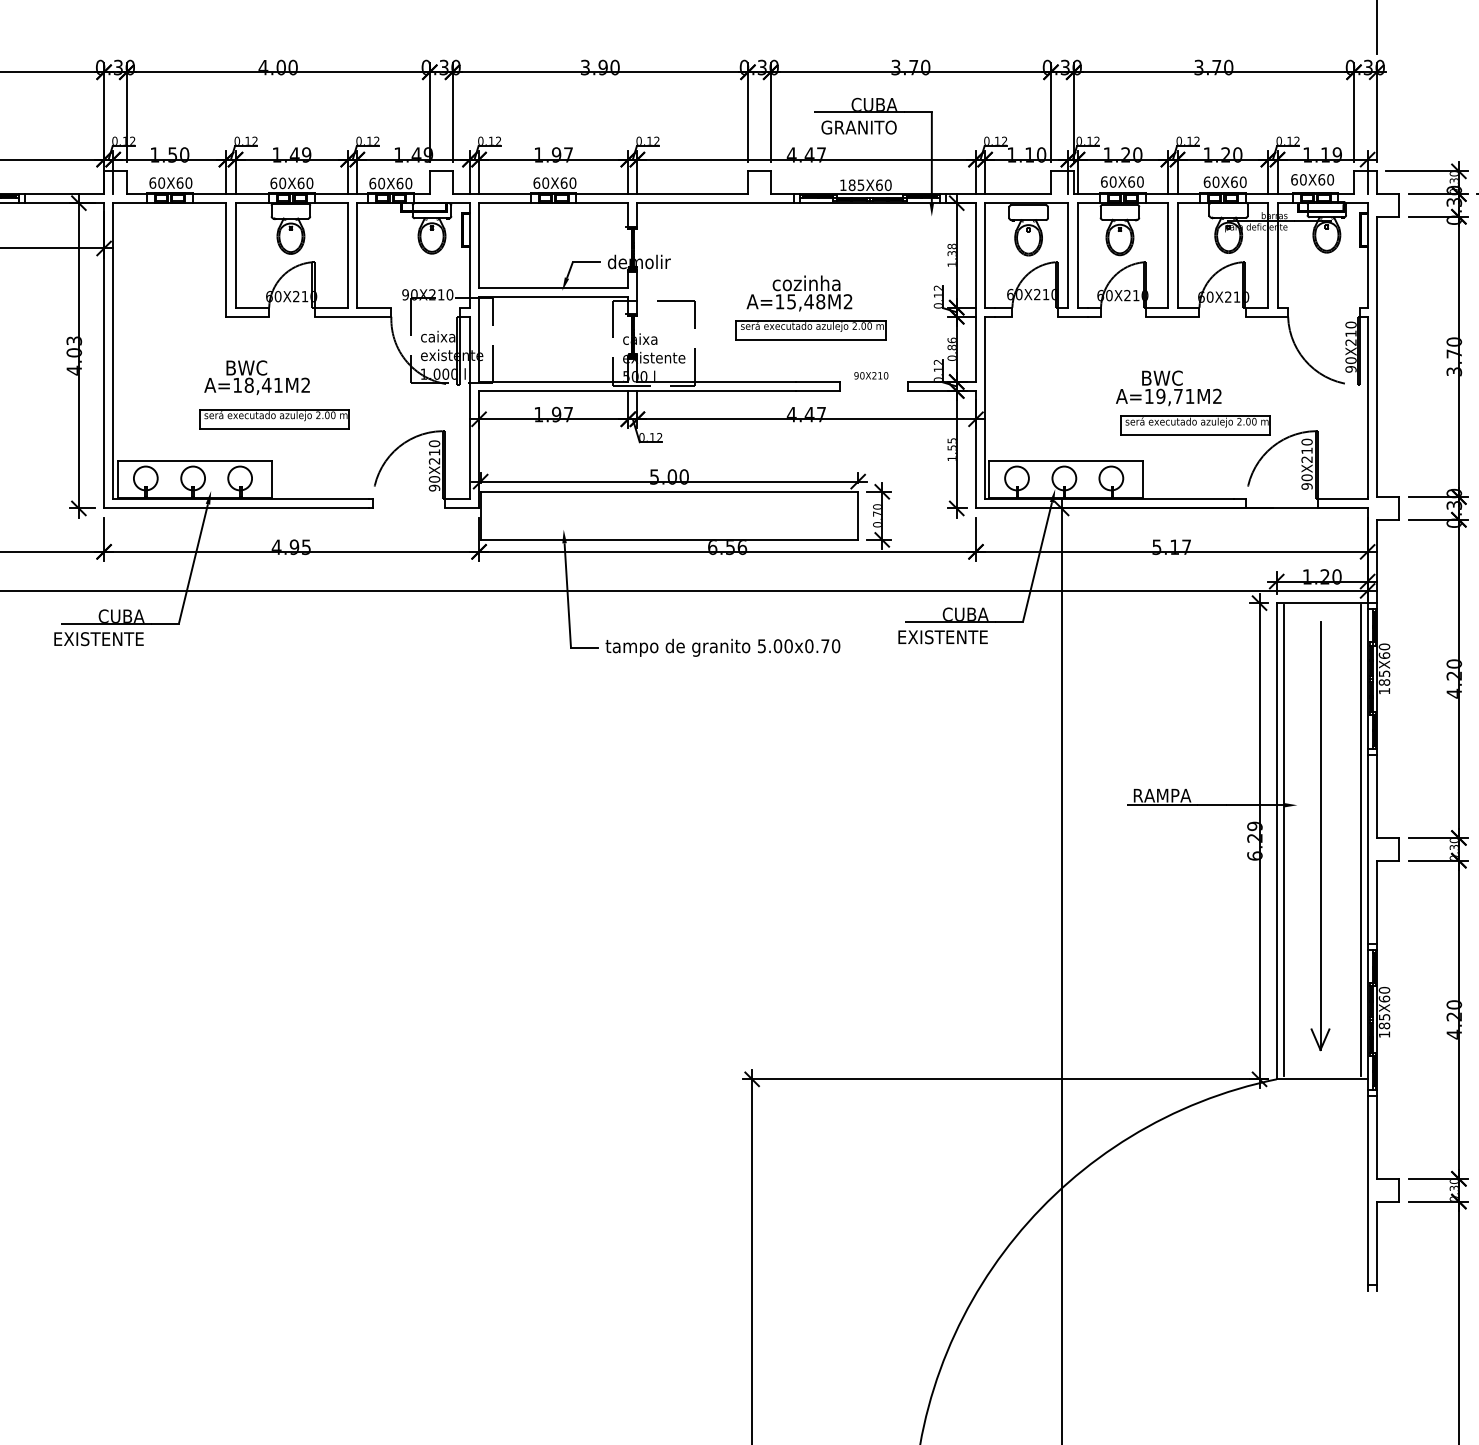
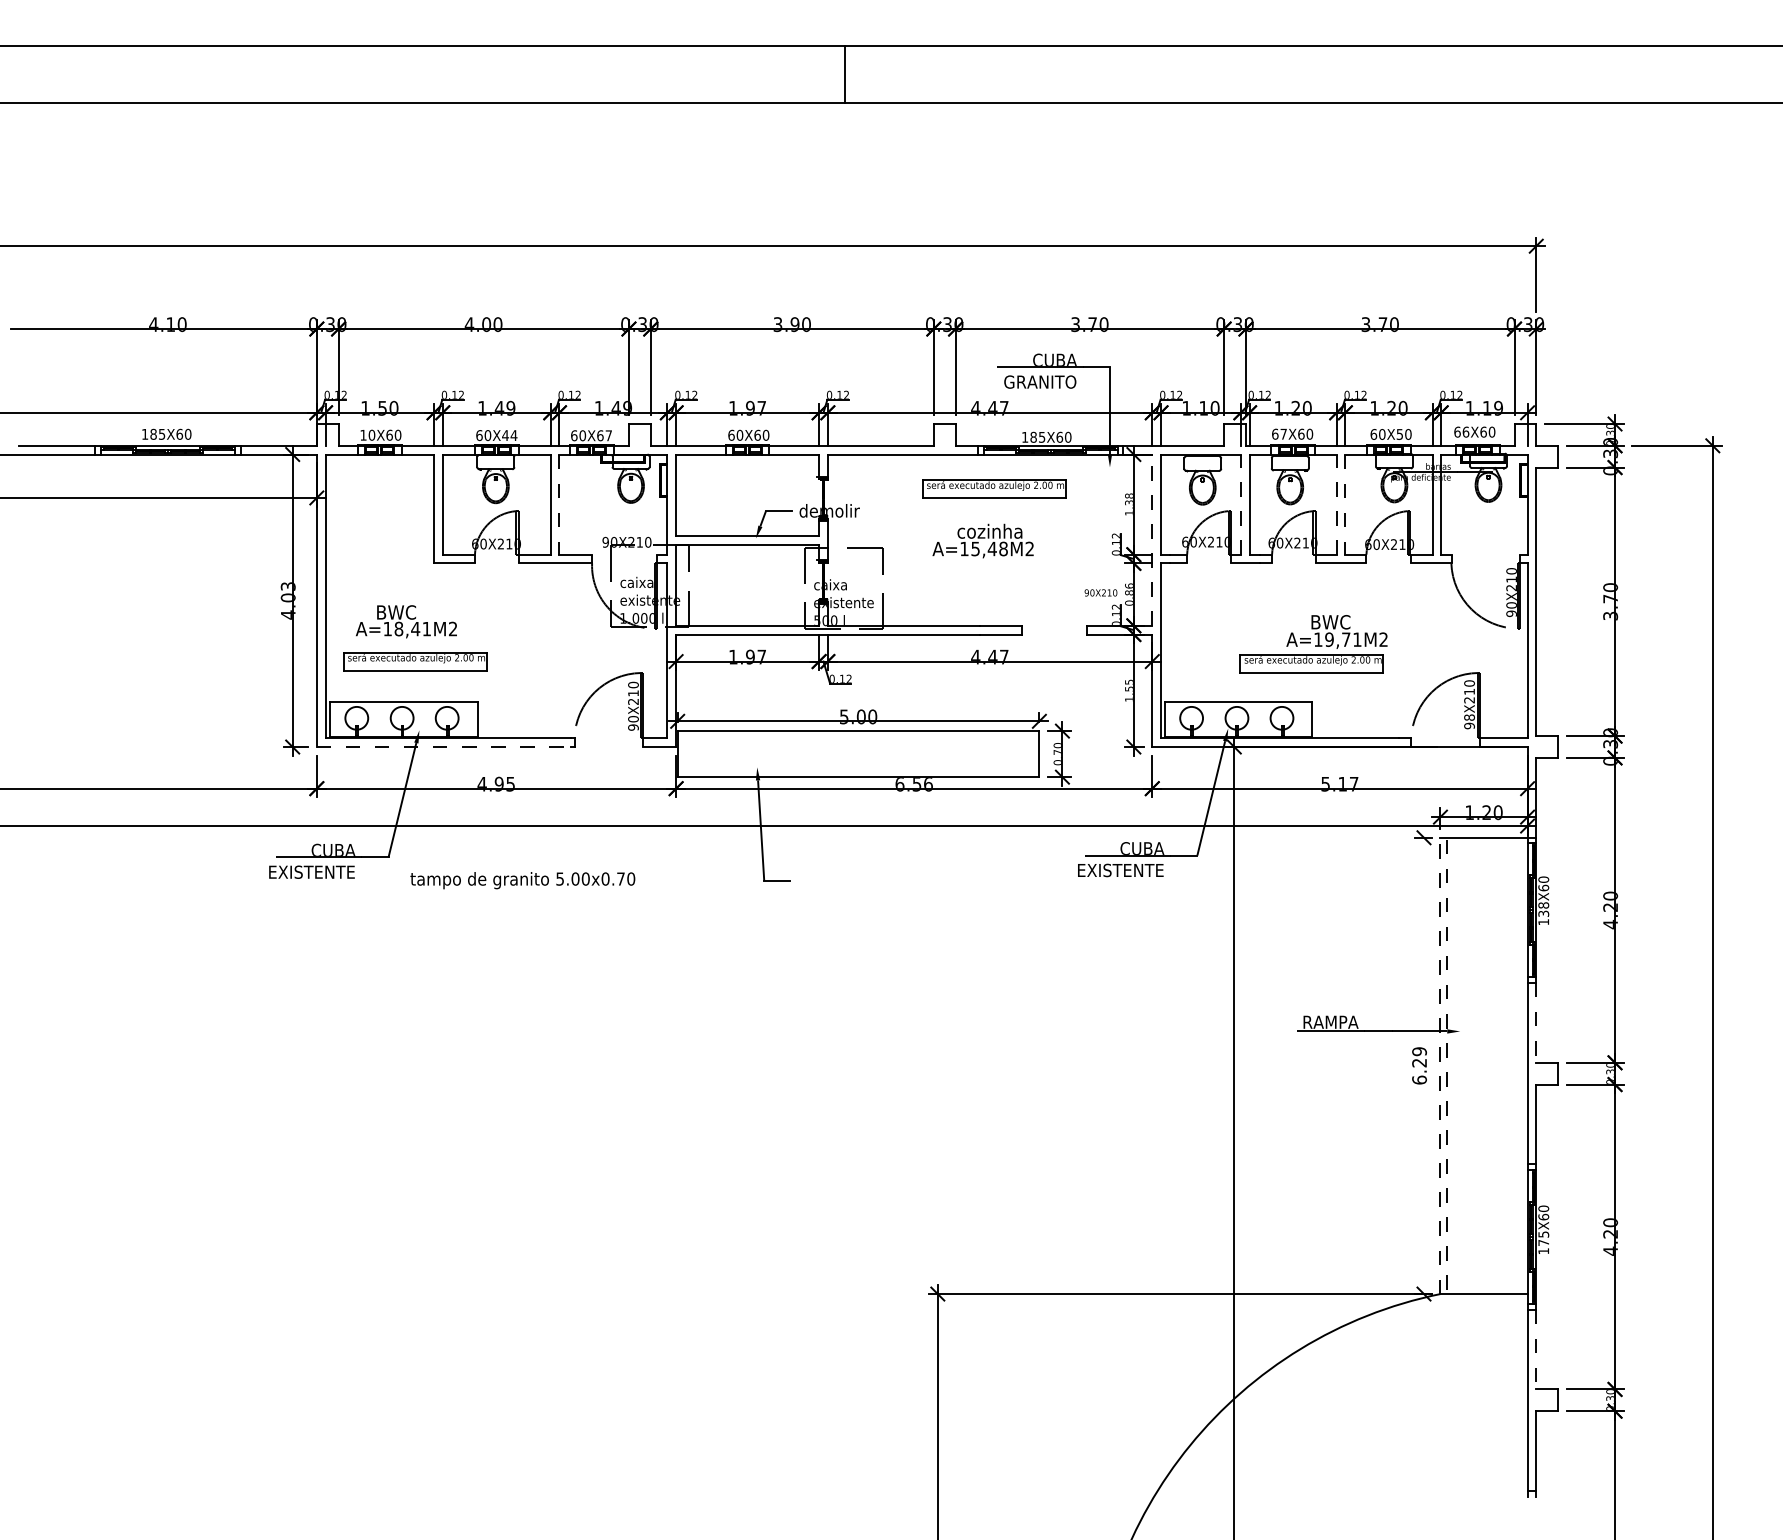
text: (1302, 179) -> (1465, 431), 60X60 -> 66X60
text: (1112, 181) -> (1283, 433), 60X60 -> 67X60
text: (152, 182) -> (363, 434), 60X60 -> 10X60
text: (1233, 182) -> (1399, 434), 60X60 -> 60X50
text: (305, 183) -> (509, 435), 60X60 -> 60X44
text: (408, 183) -> (608, 435), 60X60 -> 60X67
line: (1068, 255) -> (1240, 504), solid -> dashed
line: (1168, 255) -> (1336, 504), solid -> dashed
line: (357, 256) -> (559, 505), solid -> dashed
line: (1177, 256) -> (1345, 505), solid -> dashed
line: (976, 292) -> (1152, 540), solid -> dashed
part: (811, 329) -> (994, 488), moved
text: (870, 375) -> (1100, 592), moved
text: (257, 377) -> (406, 621), moved
part: (274, 419) -> (415, 661), moved
part: (1195, 425) -> (1311, 663), moved
text: (1307, 477) -> (1469, 717), 90X210 -> 98X210
line: (237, 508) -> (444, 747), solid -> dashed
text: (722, 647) -> (522, 880), moved
text: (1384, 677) -> (1543, 909), 185X60 -> 138X60
line: (1376, 795) -> (1536, 1022), solid -> dashed
part: (1320, 835) -> (1482, 1060), removed
line: (1361, 839) -> (1521, 1064), removed
line: (1259, 840) -> (1423, 1065), removed
line: (1276, 840) -> (1440, 1065), solid -> dashed
line: (1284, 840) -> (1447, 1065), solid -> dashed
text: (1384, 1025) -> (1543, 1242), 185X60 -> 175X60
line: (1376, 1137) -> (1536, 1349), solid -> dashed

